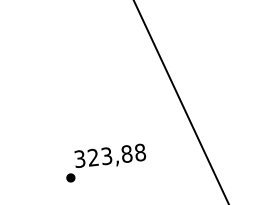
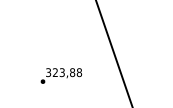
text: (105, 161) -> (61, 75), moved

